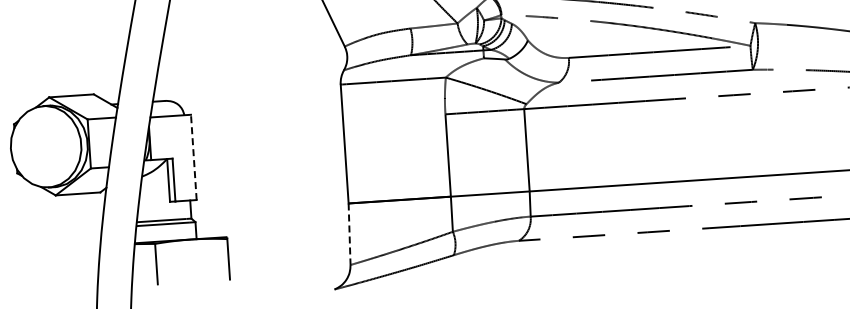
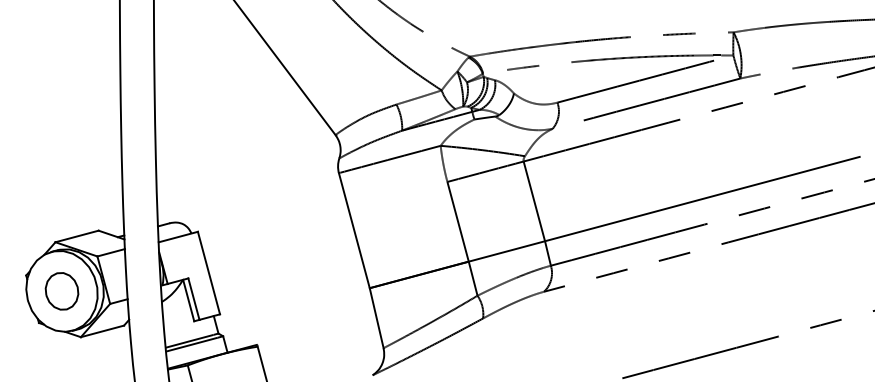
part: (45, 146) -> (61, 291), added
line: (193, 157) -> (208, 273), dashed -> solid
line: (349, 234) -> (376, 318), dashed -> solid

